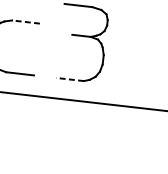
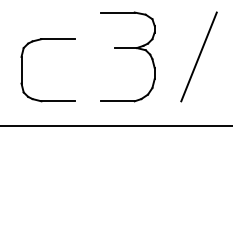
line: (26, 22) -> (58, 39), dashed -> solid
line: (141, 49) -> (198, 56), added
line: (70, 79) -> (118, 101), dashed -> solid

